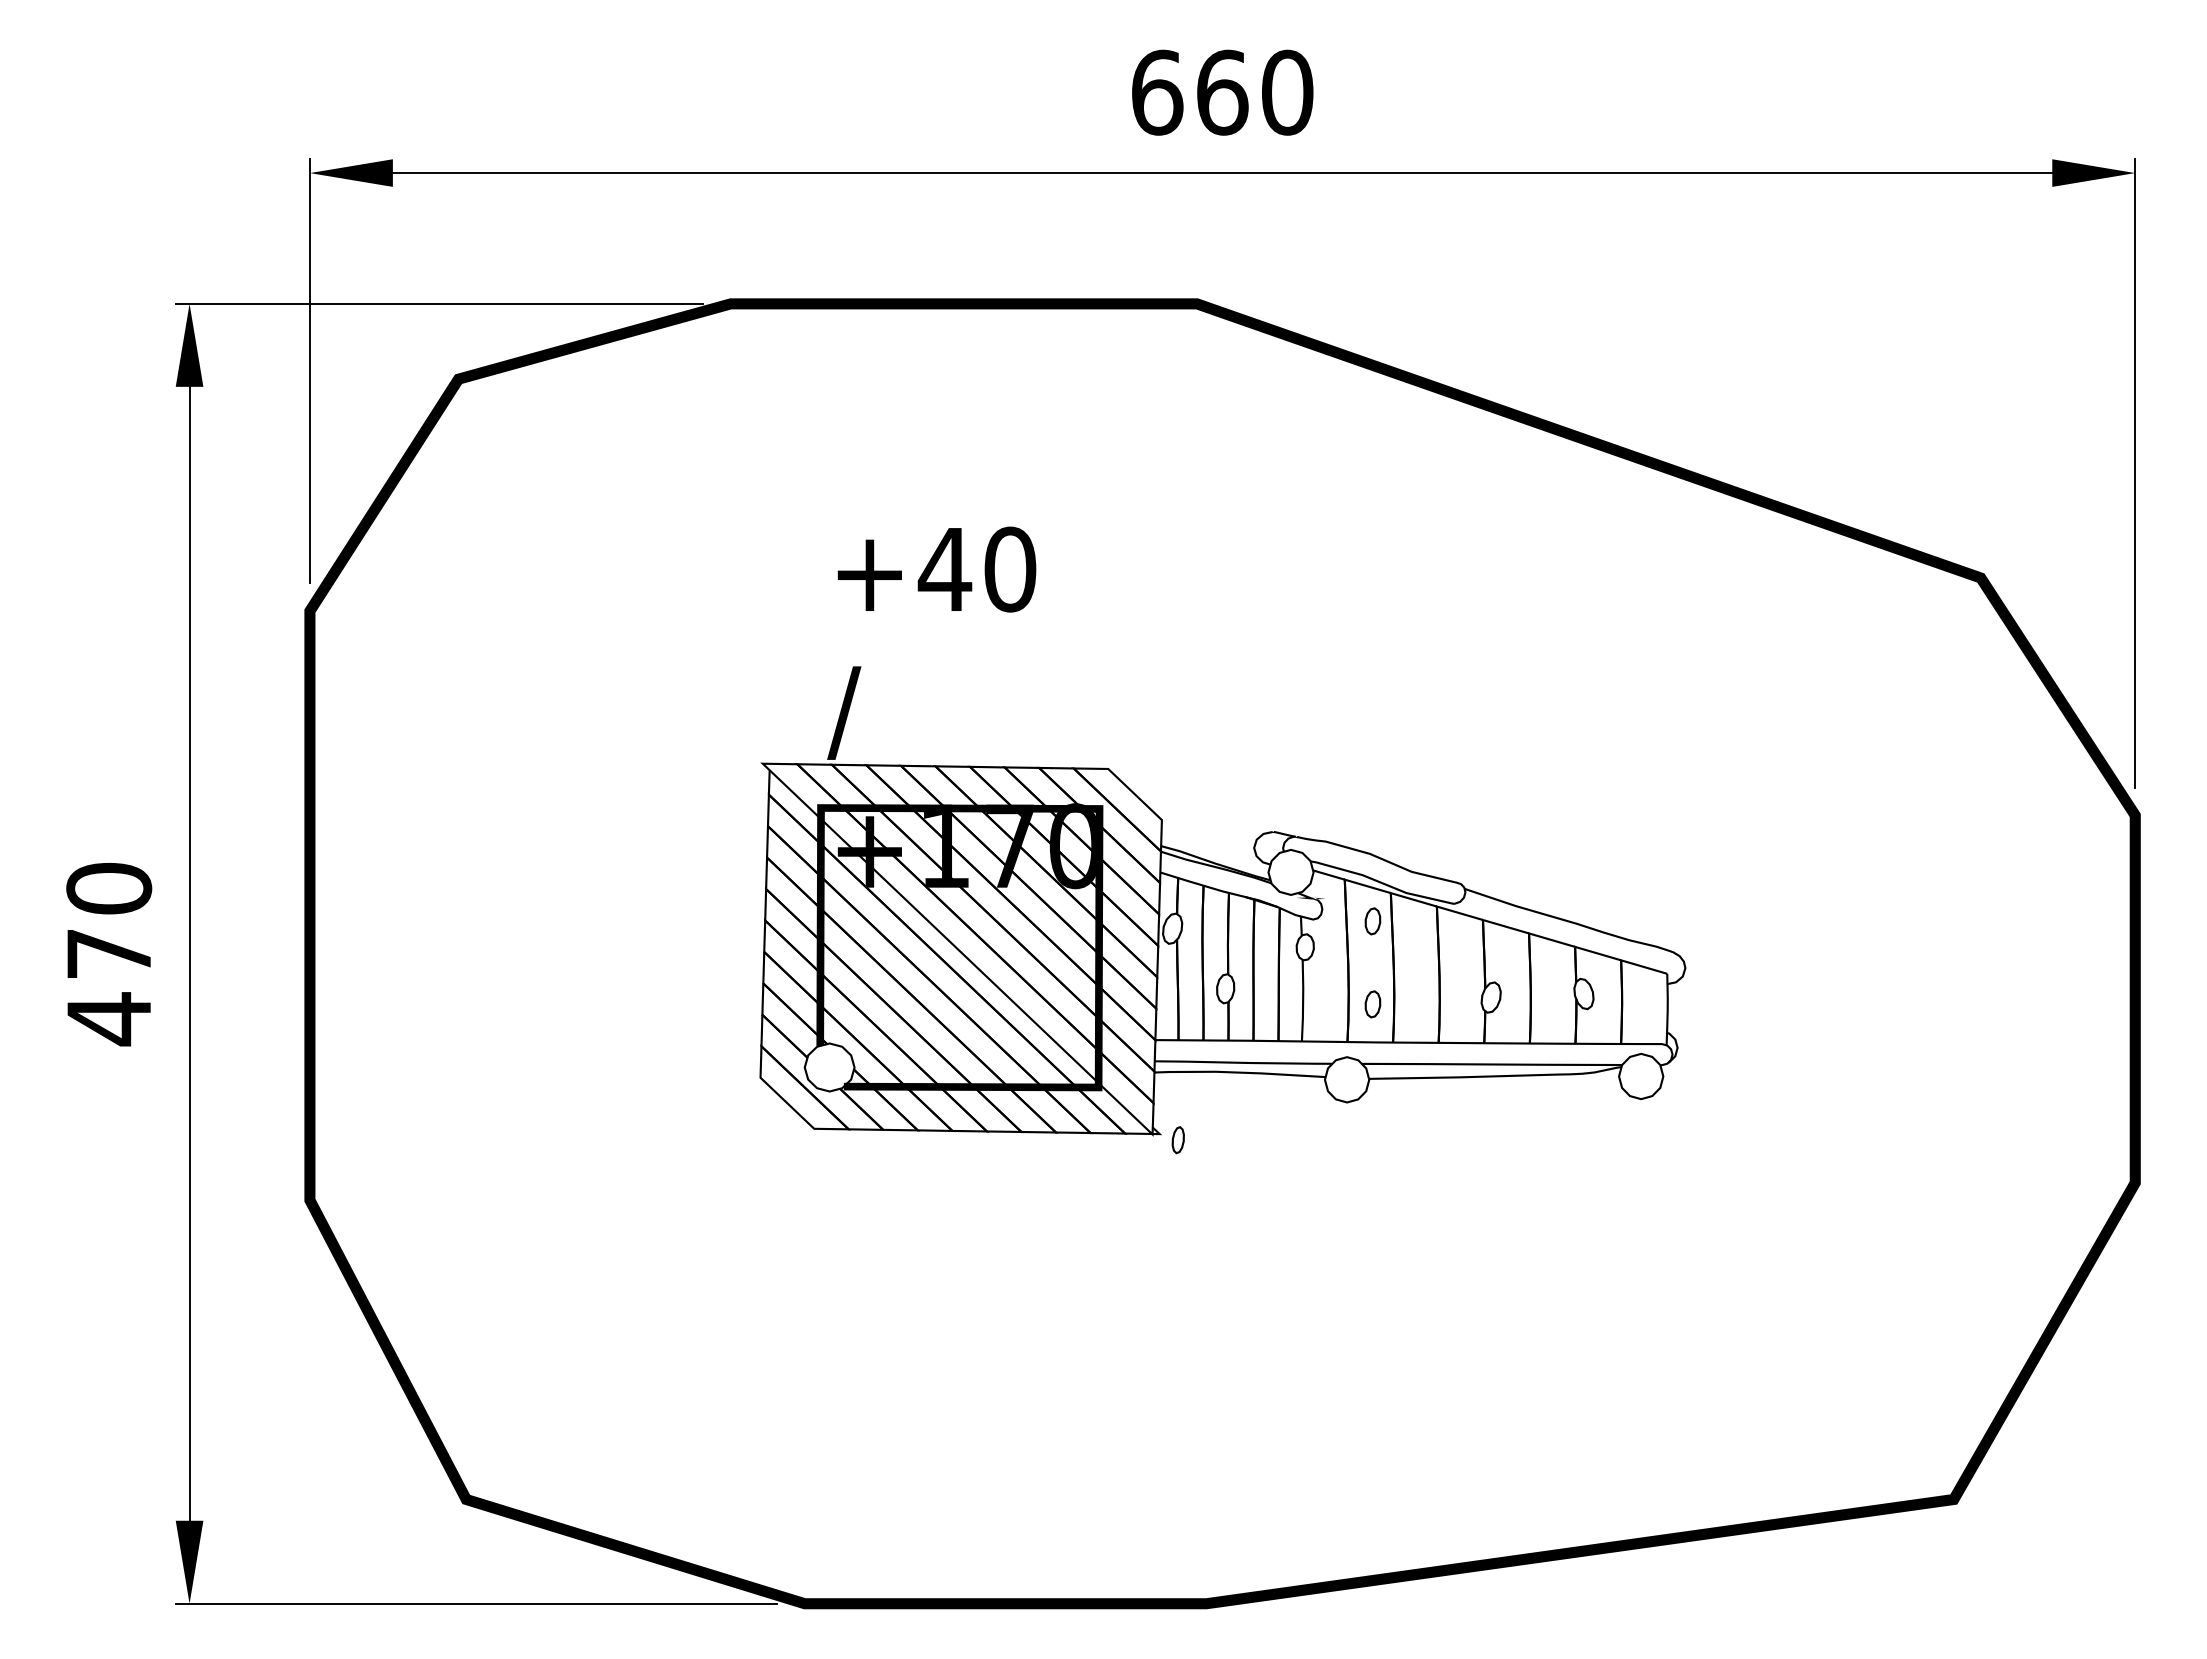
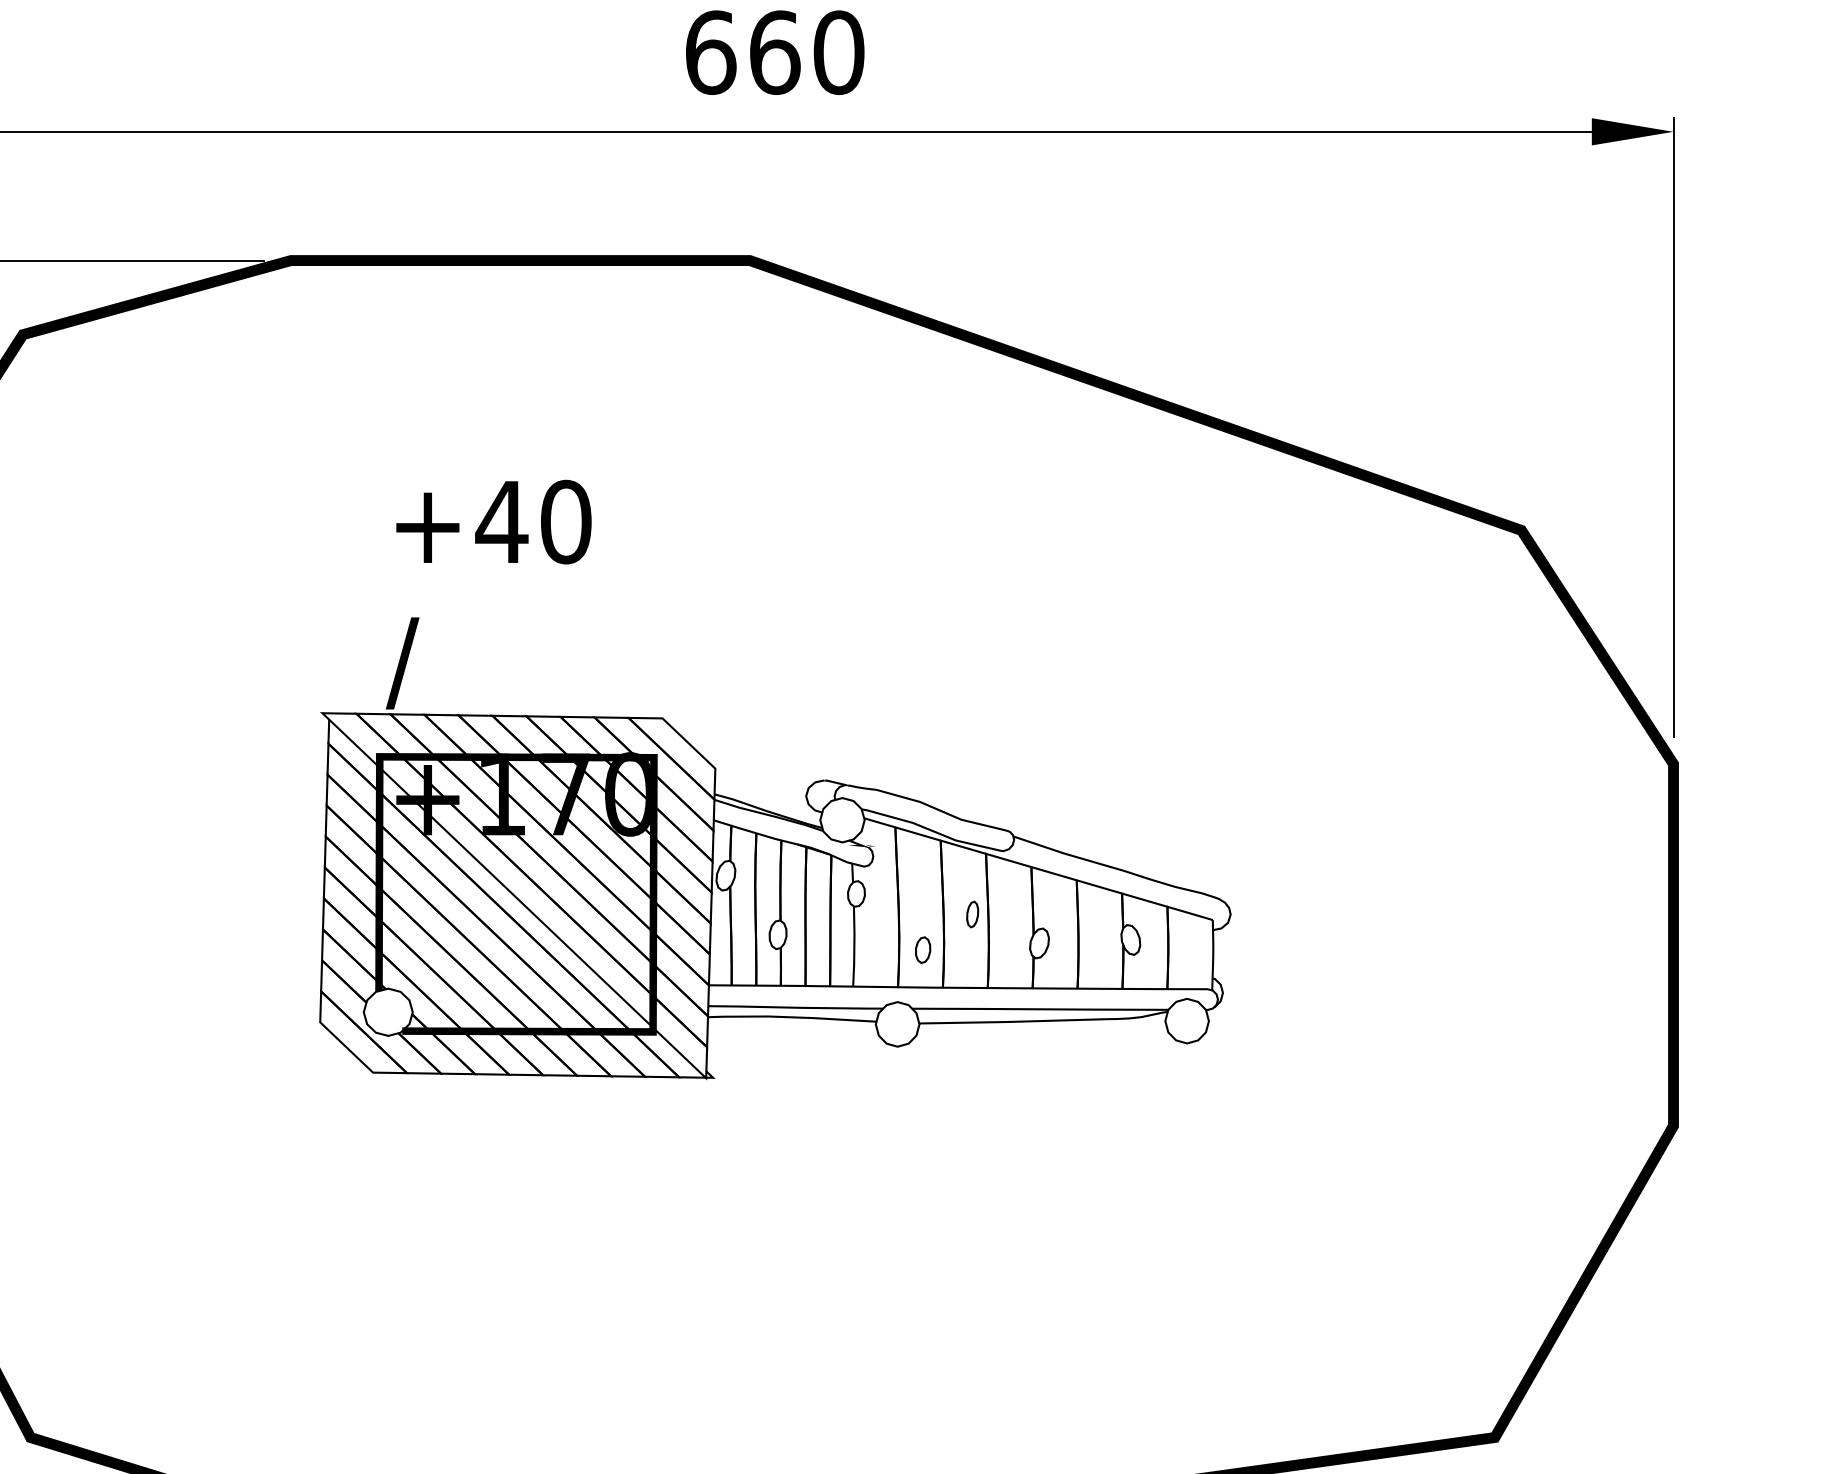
part: (1372, 921) -> (922, 868), removed
part: (1177, 1140) -> (971, 914), moved

